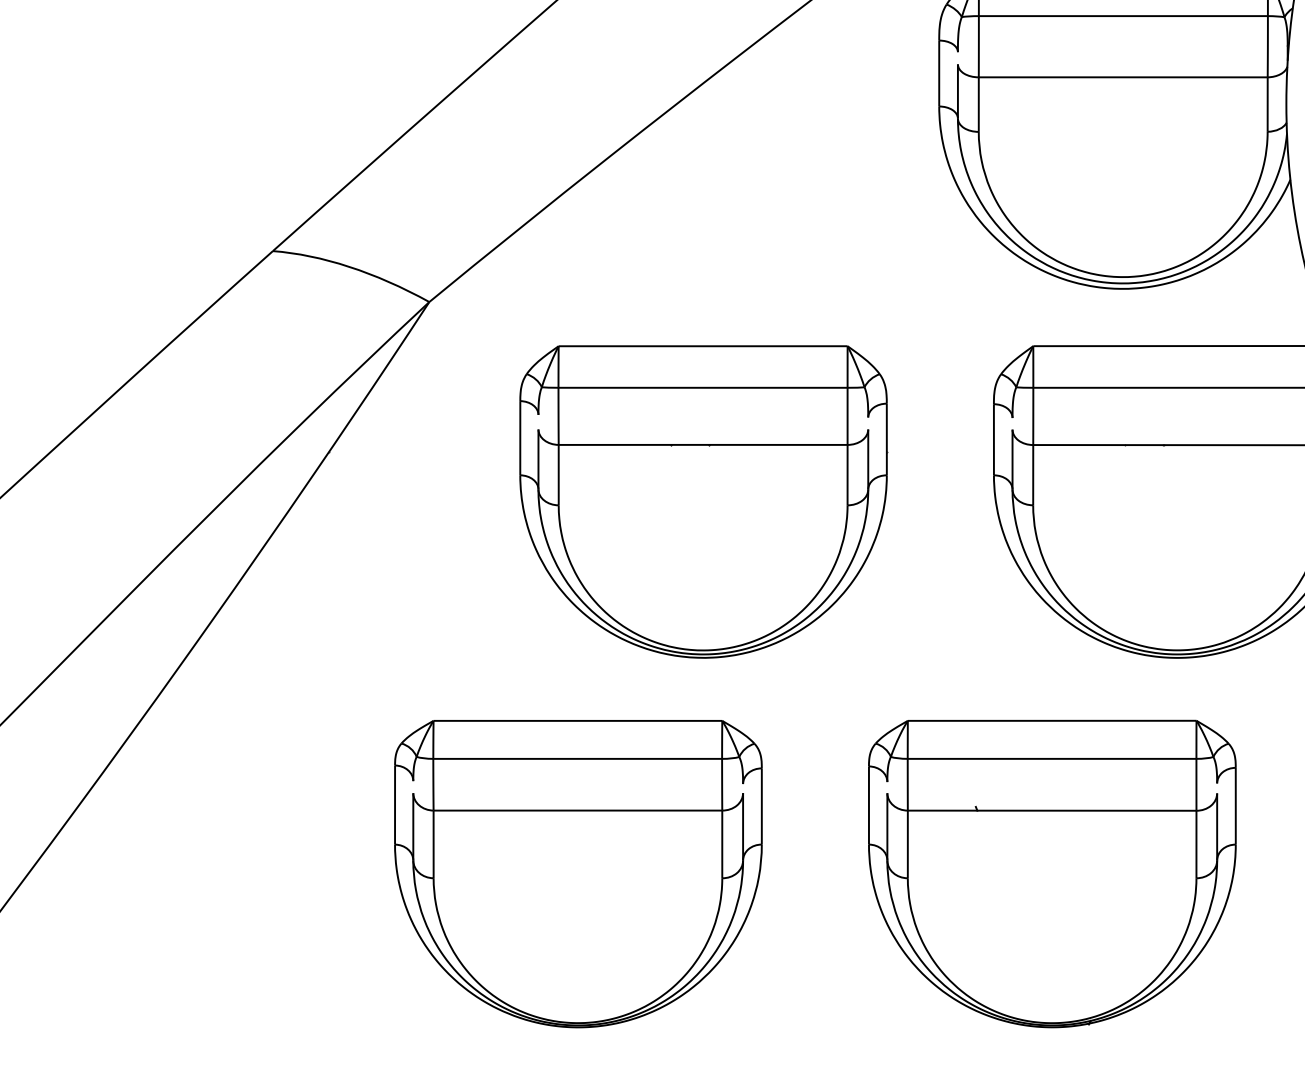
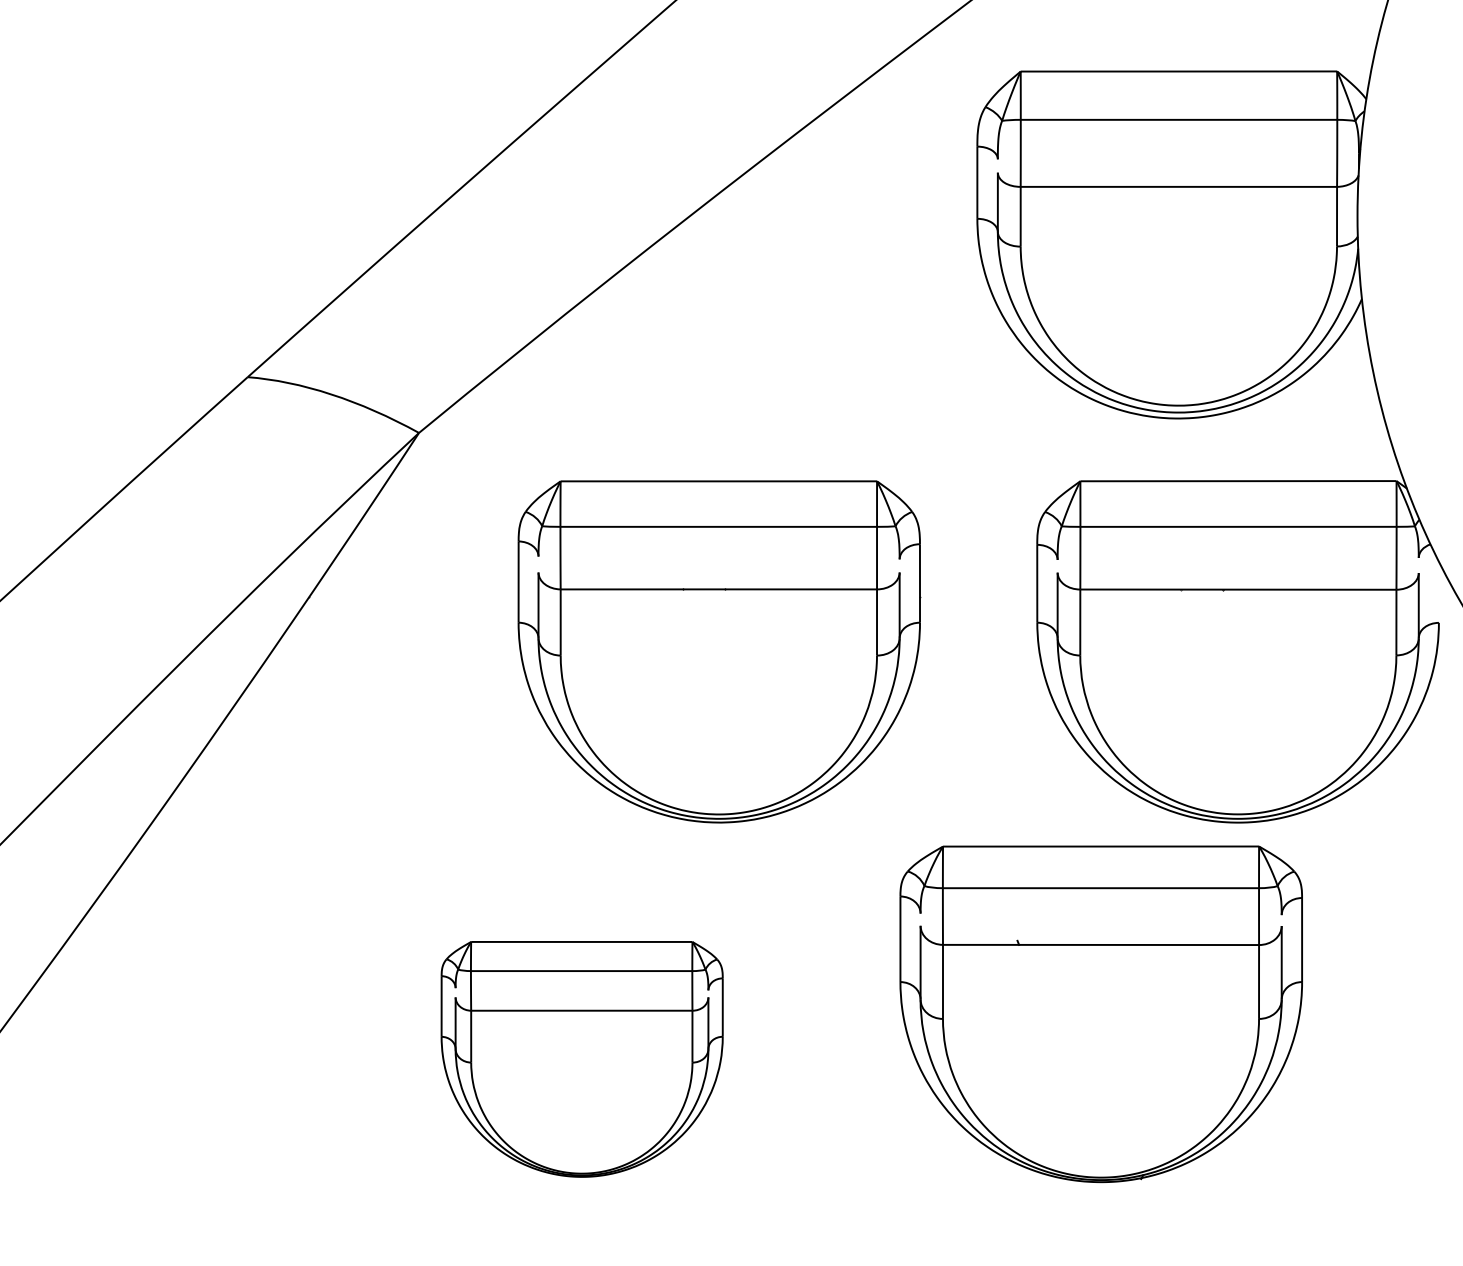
part: (577, 874) -> (581, 1059), size x0.7
part: (1051, 874) -> (1100, 1014), moved

